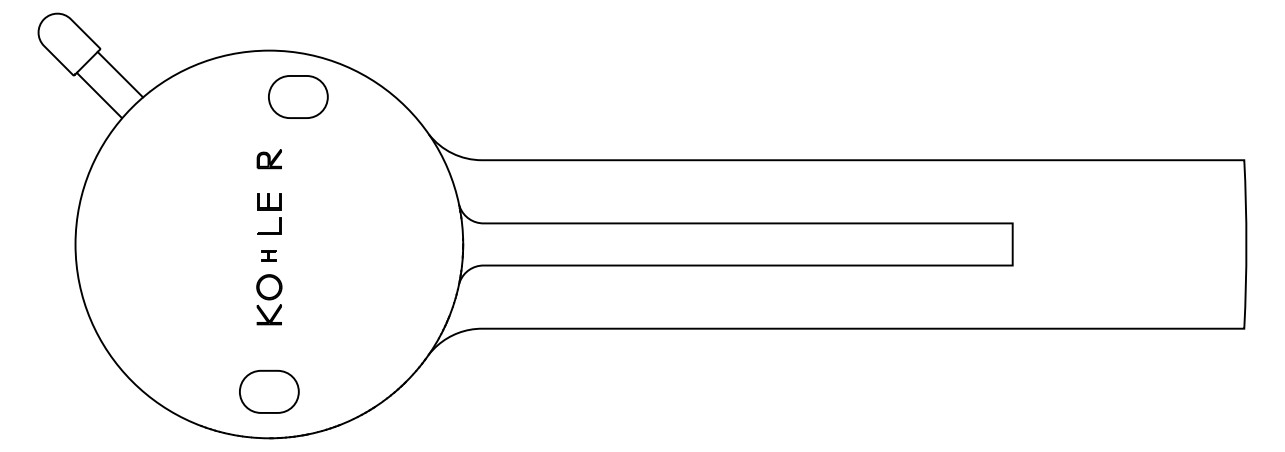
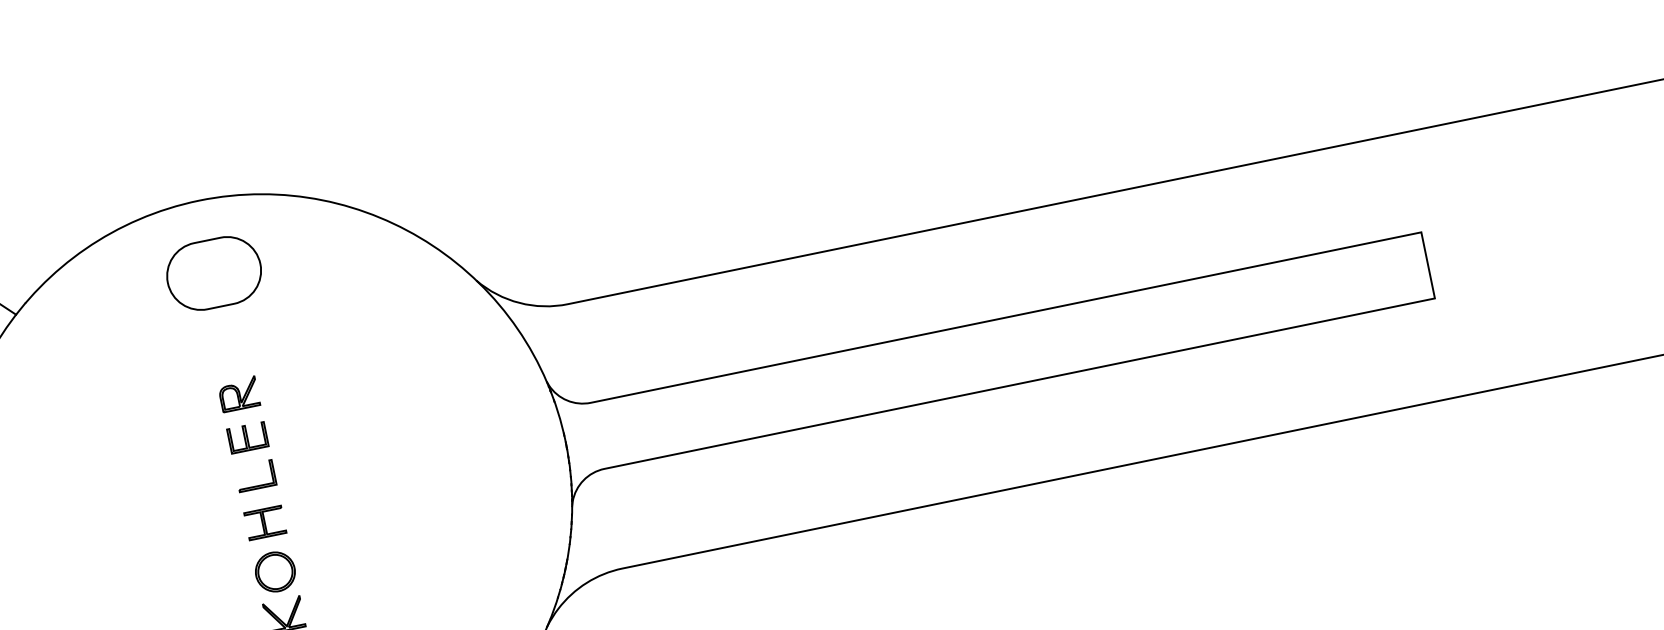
part: (298, 96) -> (214, 272), moved
part: (268, 159) -> (237, 395), moved
part: (269, 255) -> (265, 522), size x1.67

